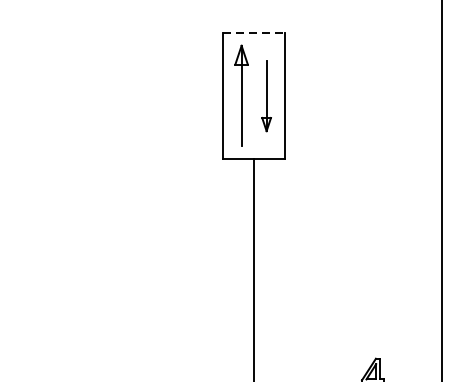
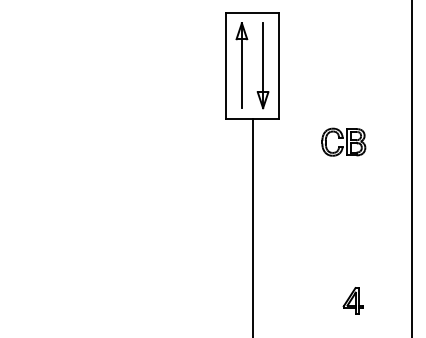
line: (254, 33) -> (252, 12), dashed -> solid
part: (265, 95) -> (262, 65), size x1.43
part: (361, 185) -> (343, 141), added

